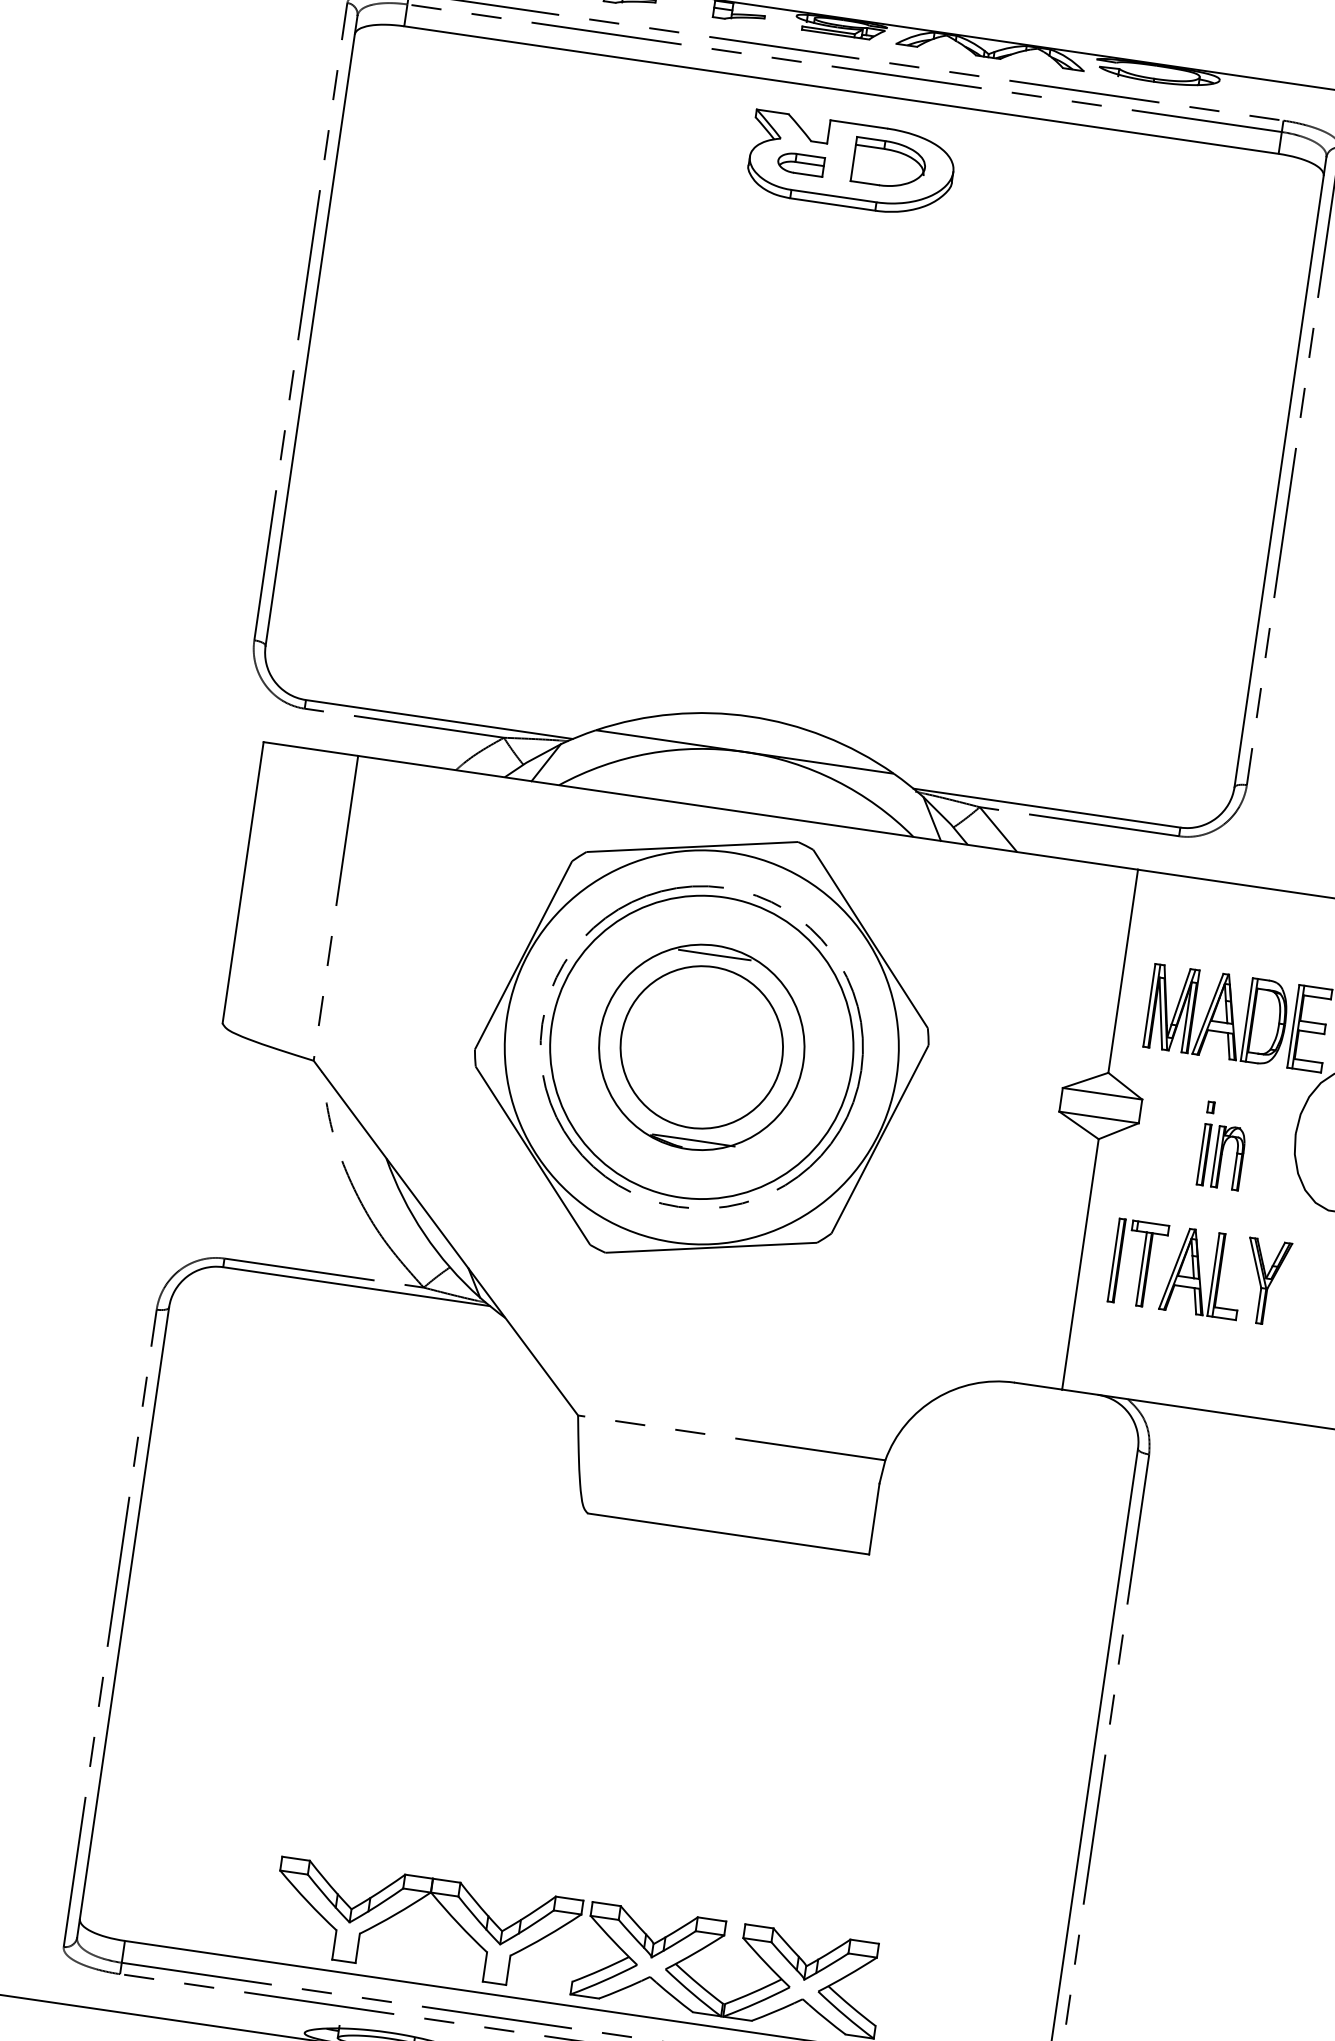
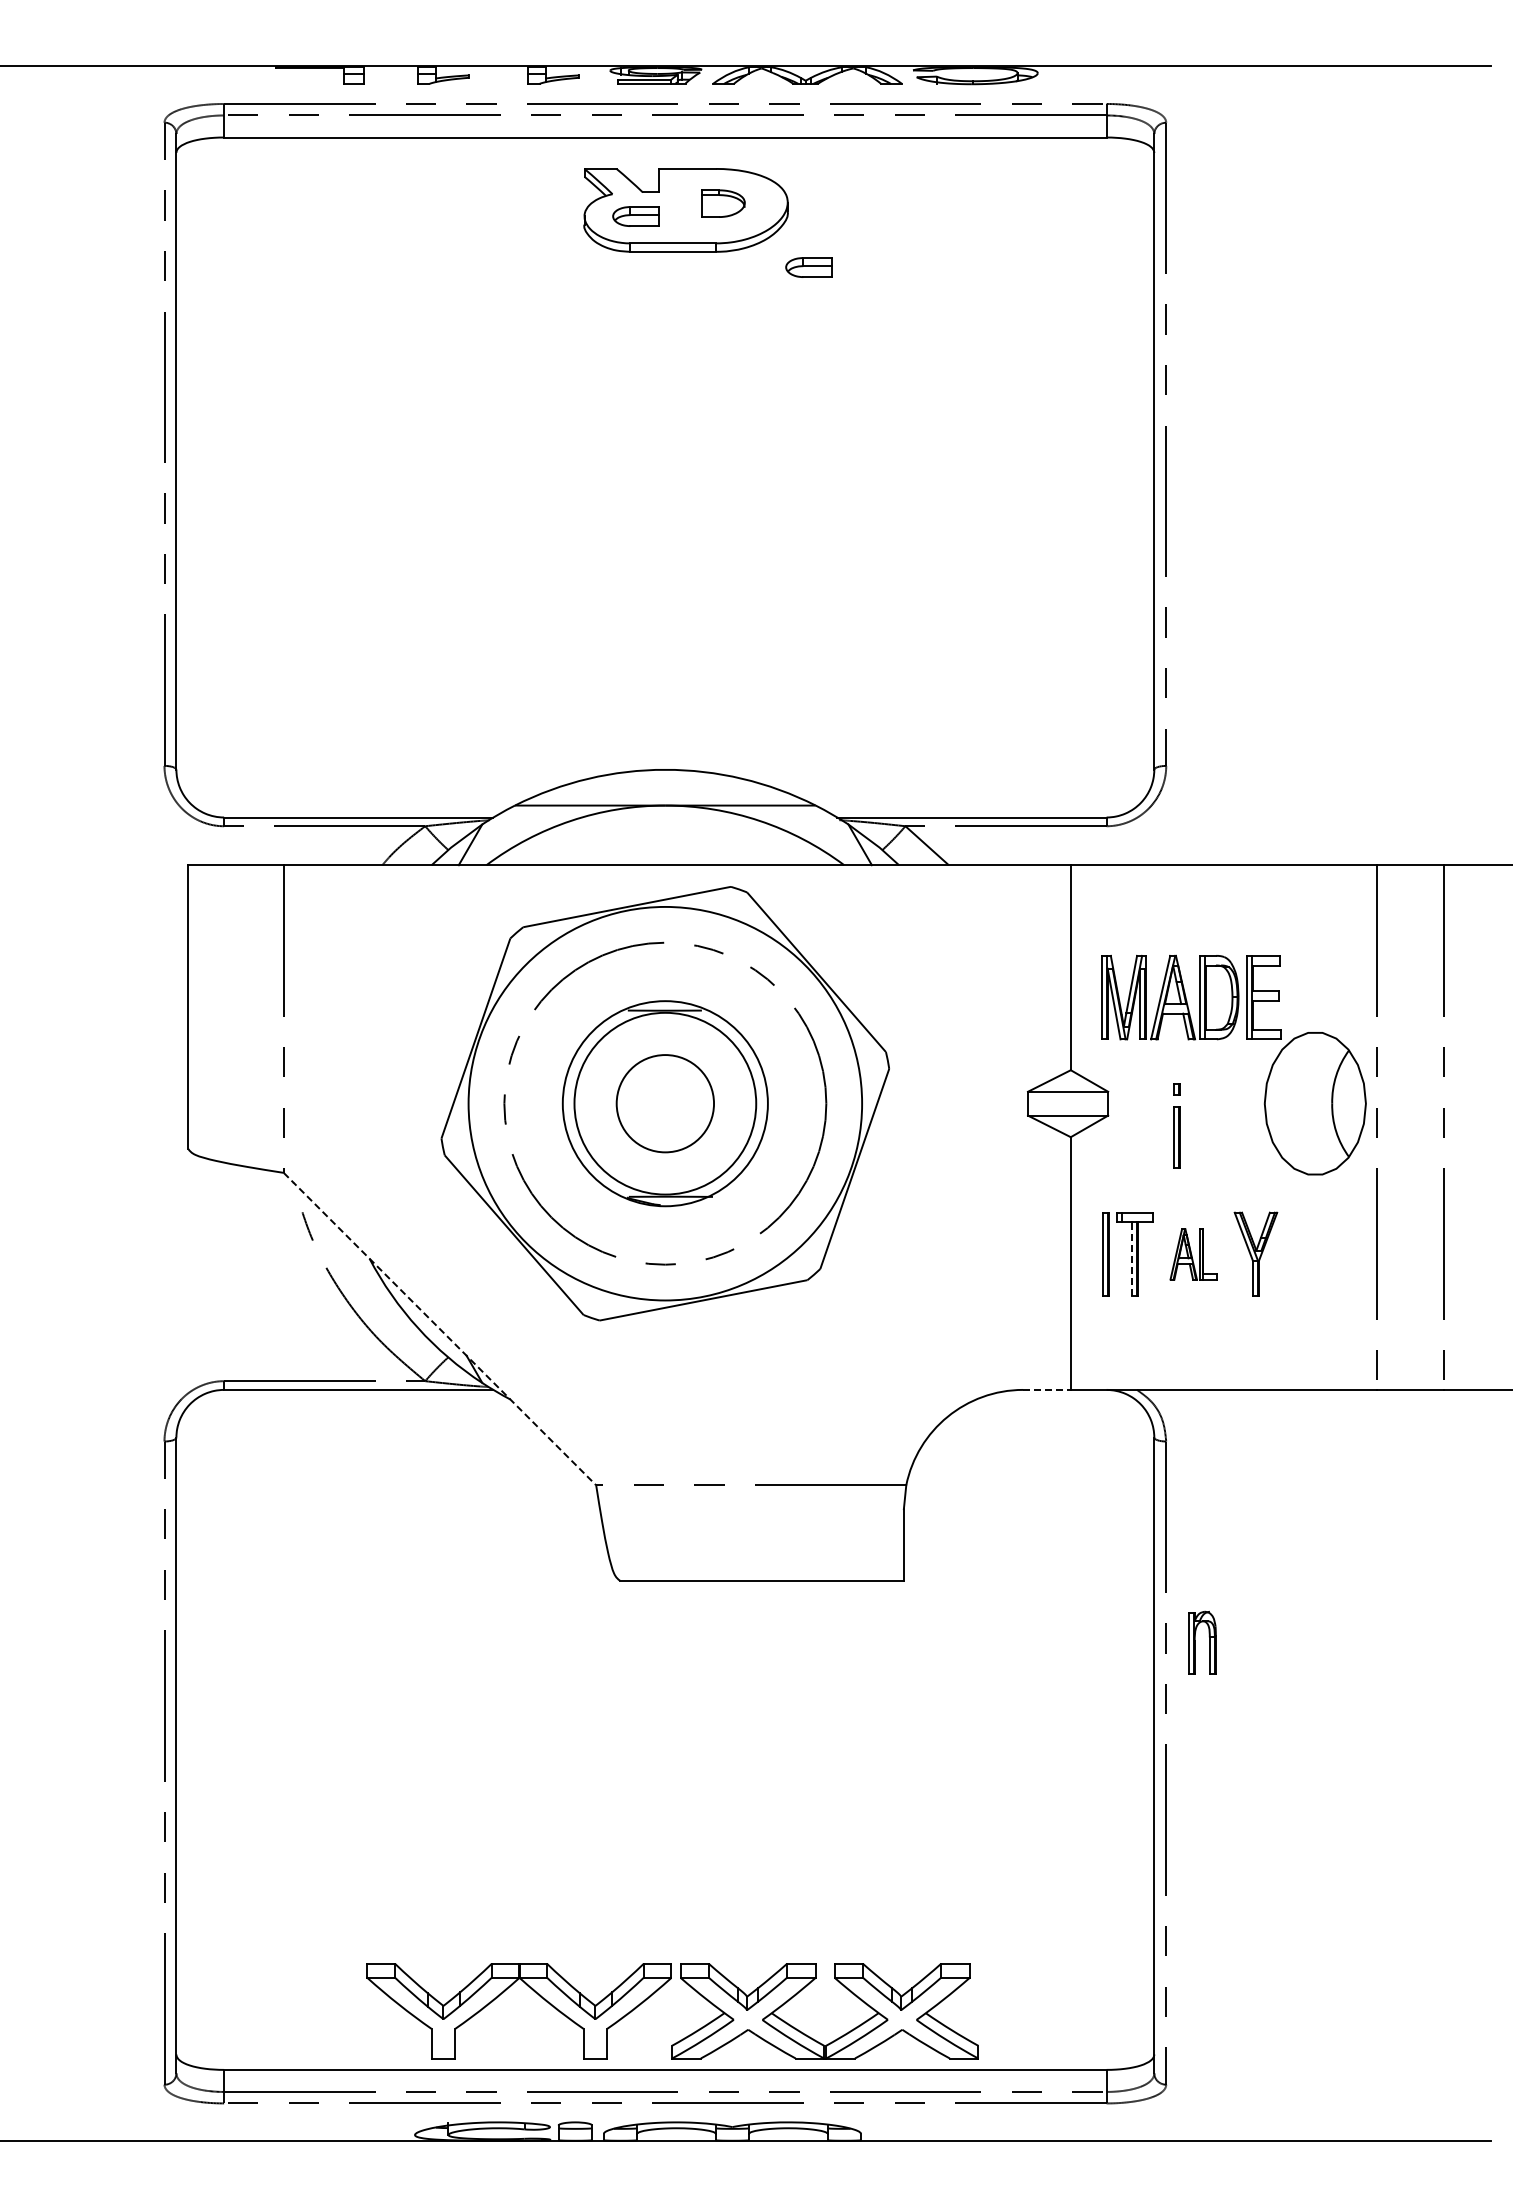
part: (889, 163) -> (723, 203), size x0.6
part: (964, 239) -> (808, 267), added
circle: (700, 1047) -> (664, 1103), size x0.6
circle: (701, 1047) -> (665, 1103), size x0.6
part: (1222, 1156) -> (1195, 1642), moved
line: (445, 1238) -> (439, 1329), solid -> dashed
line: (1141, 1269) -> (1131, 1259), solid -> dashed
part: (1203, 1273) -> (1193, 1254), size x0.6
line: (1038, 1385) -> (1046, 1389), solid -> dashed

